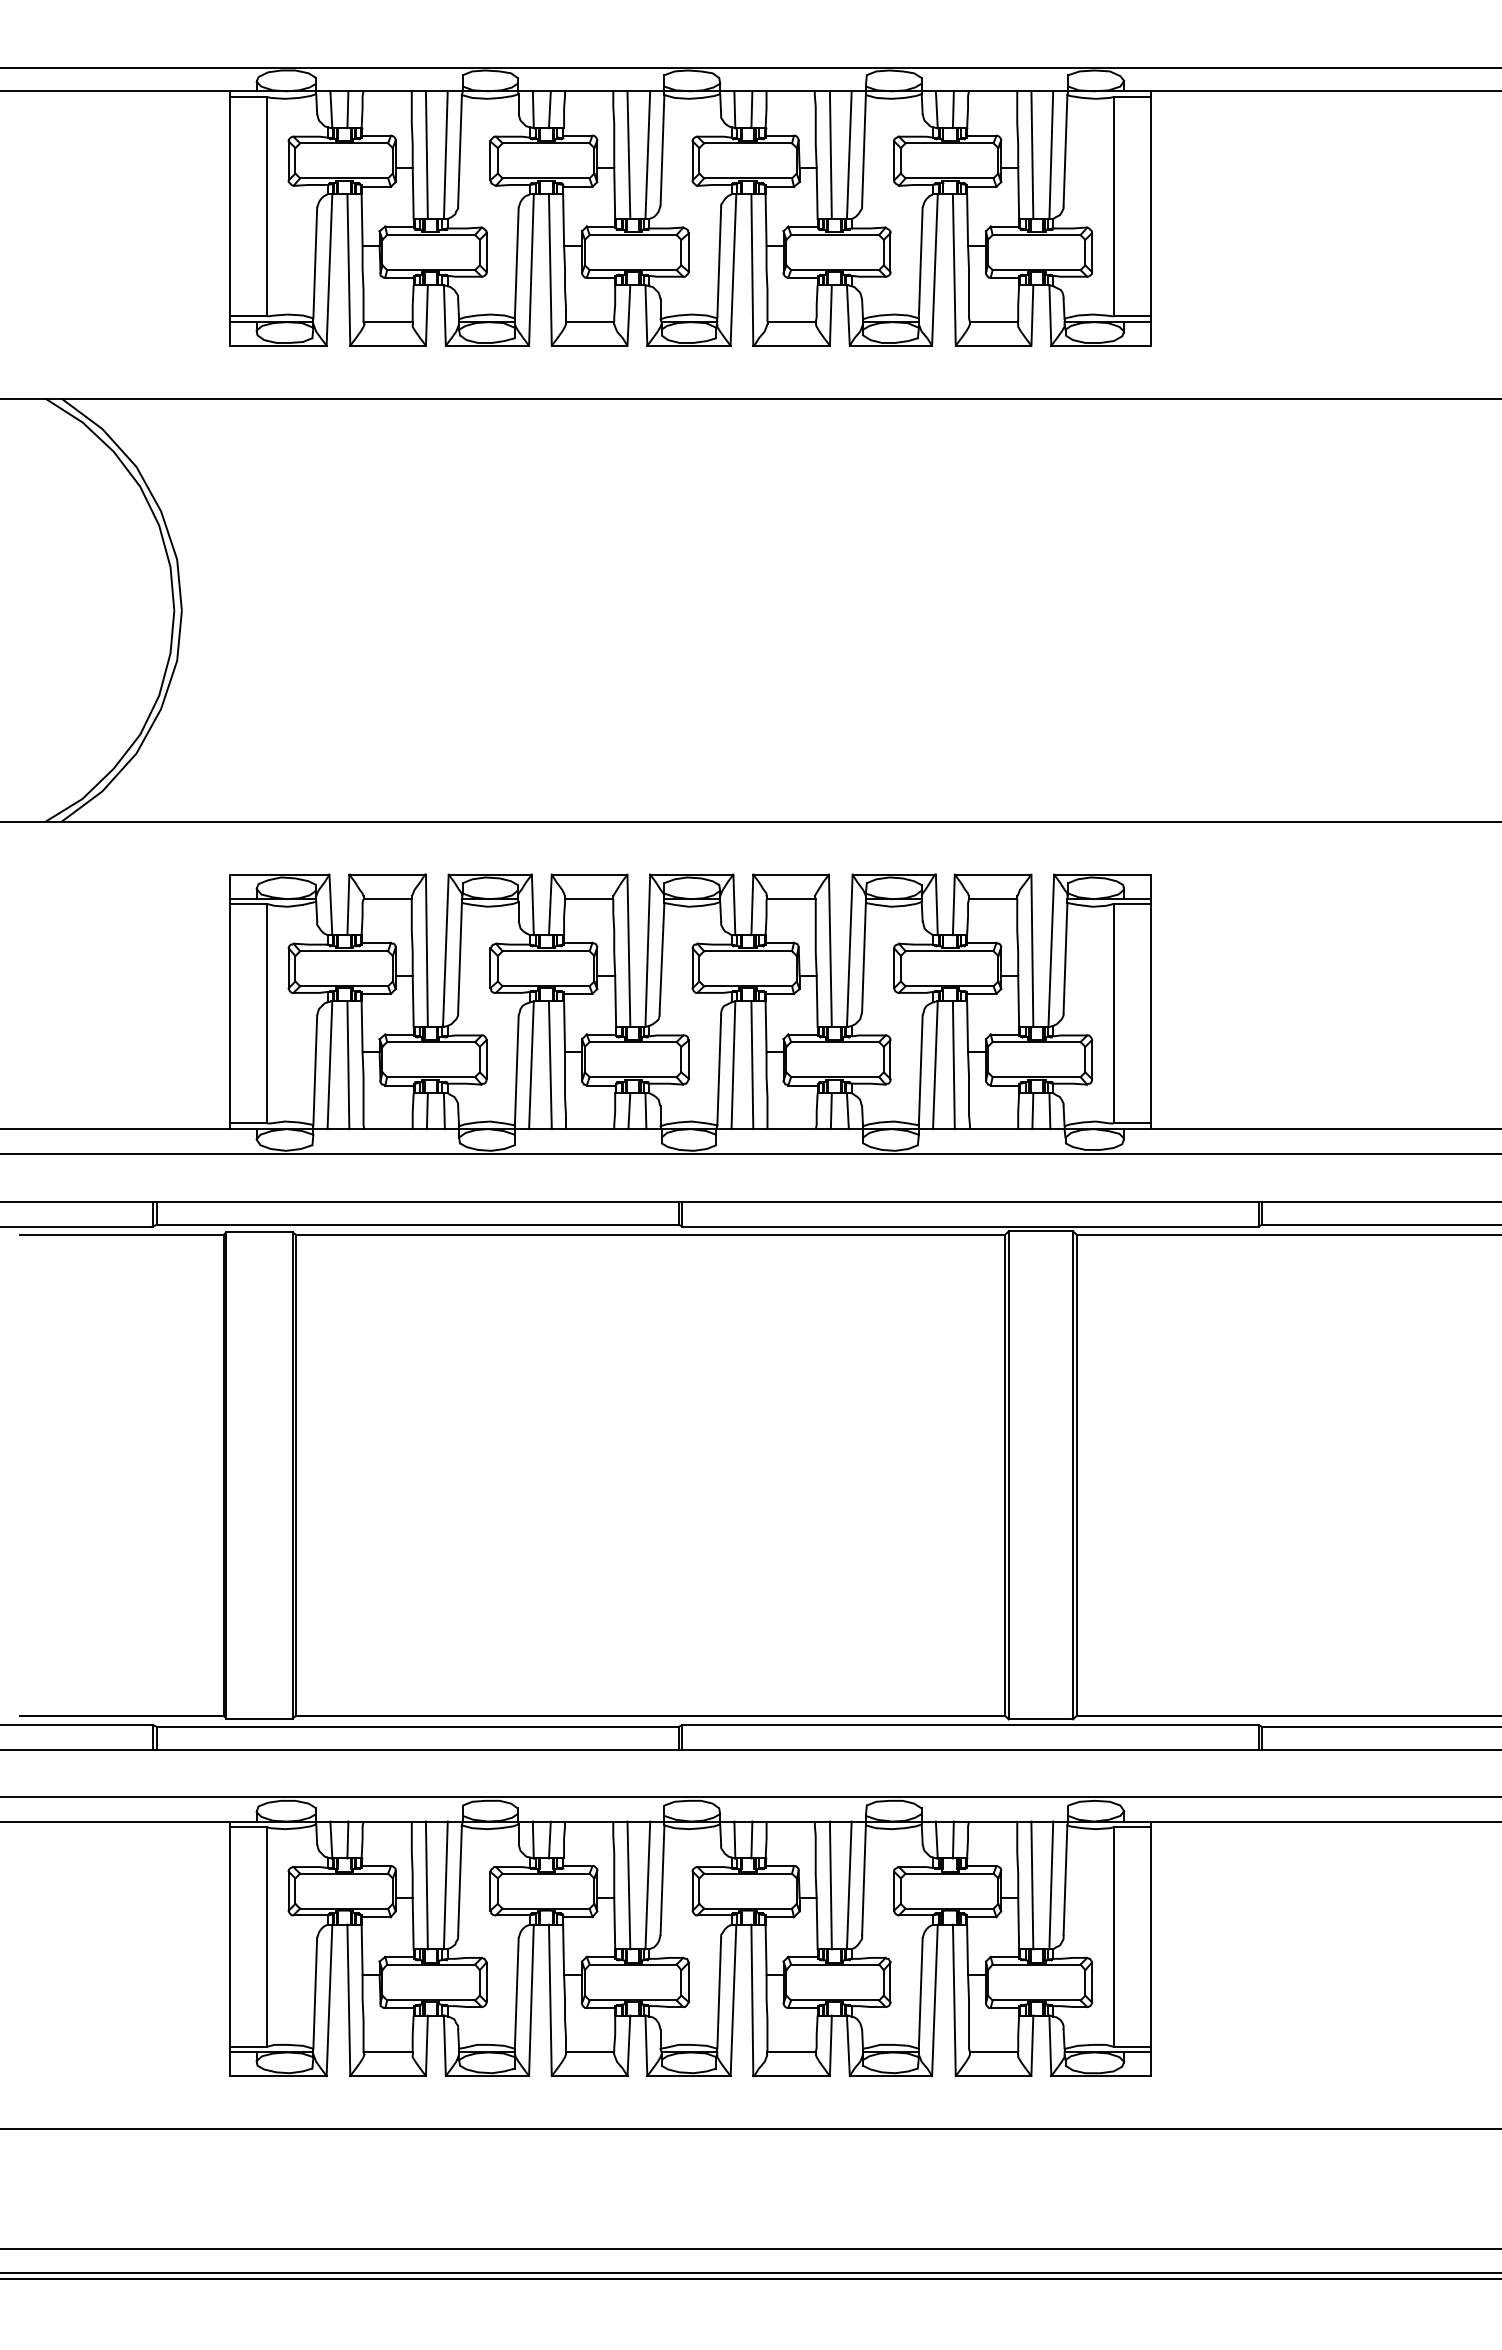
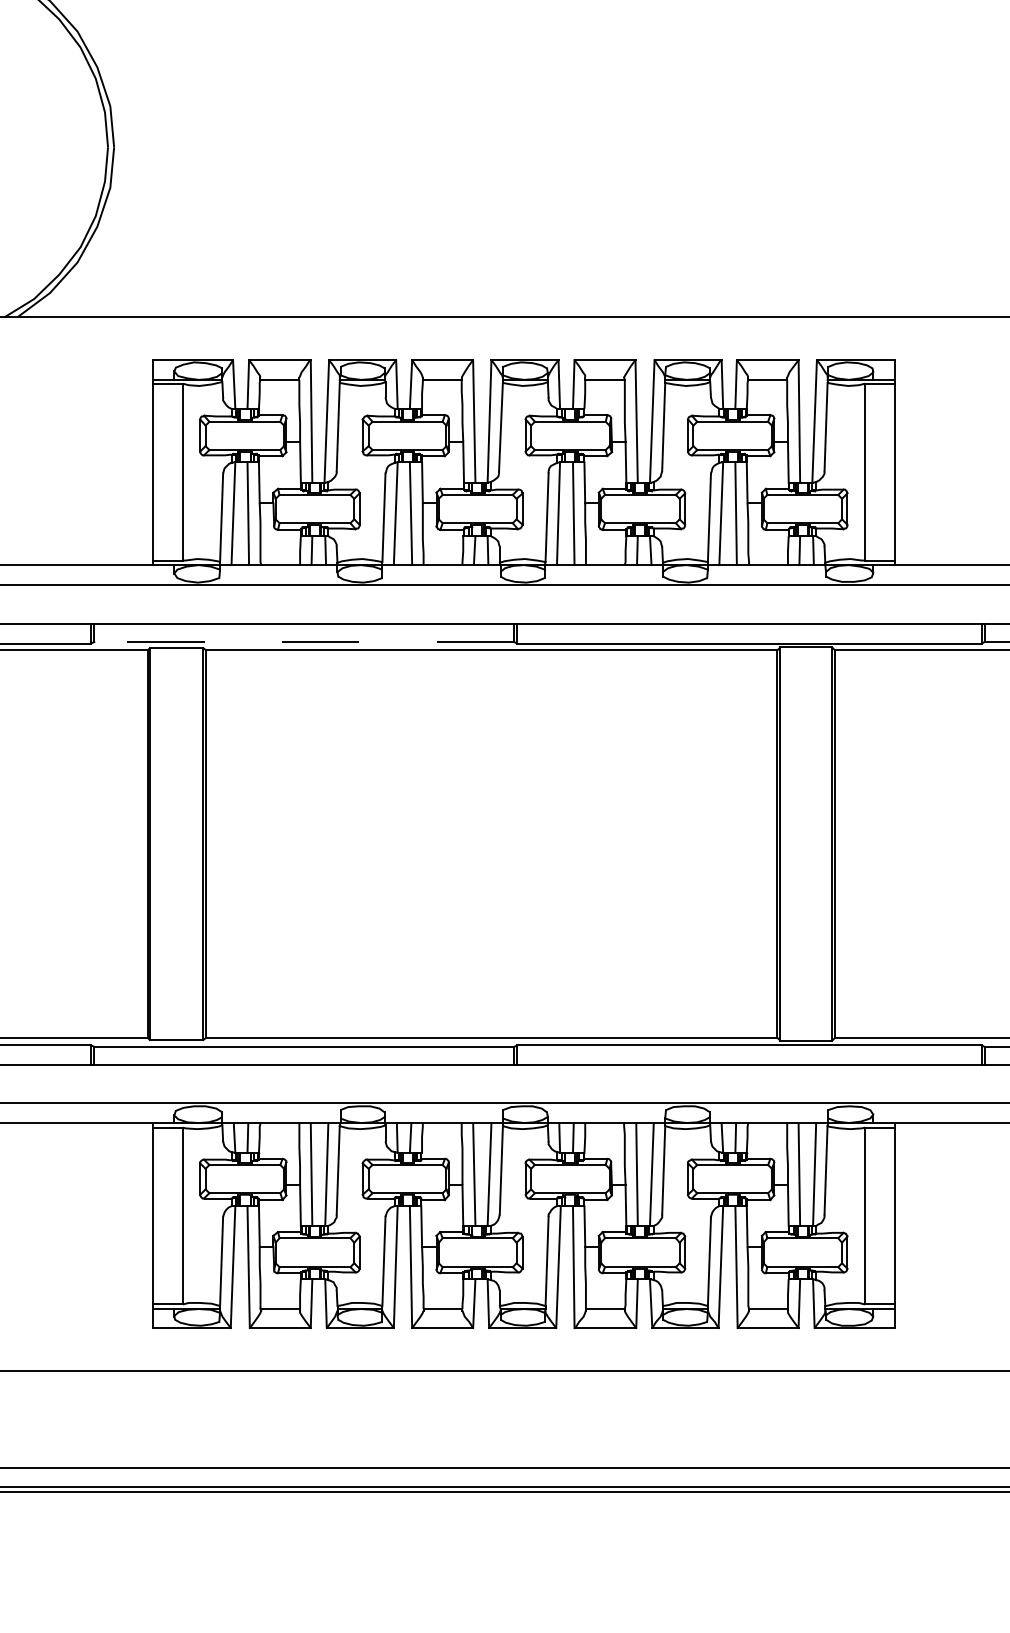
line: (417, 1224) -> (303, 641), solid -> dashed

